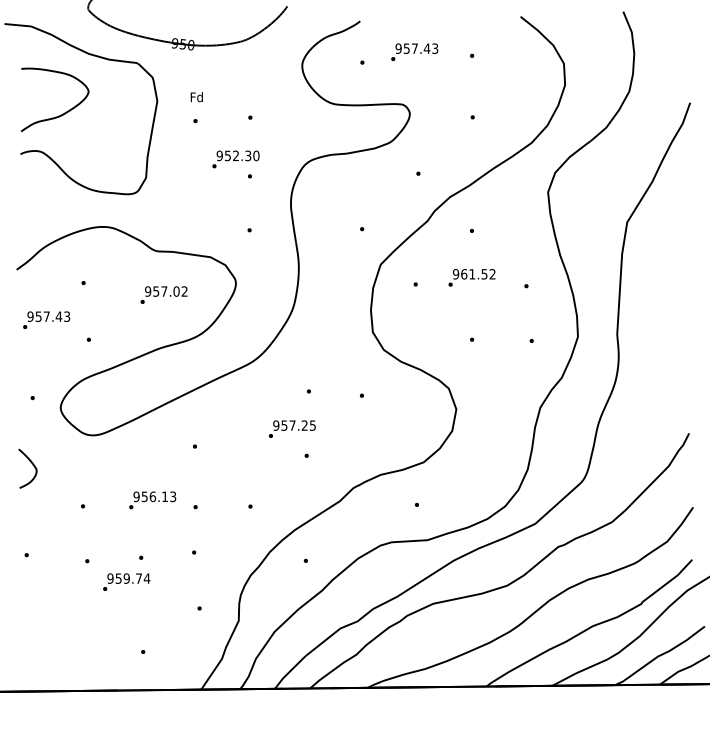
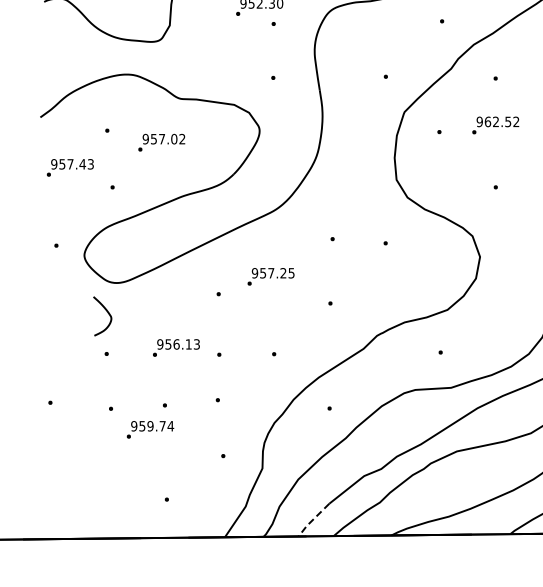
text: (471, 274) -> (495, 122), 961.52 -> 962.52
text: (163, 294) -> (161, 142), moved
text: (292, 428) -> (271, 276), moved
curve: (32, 465) -> (107, 313), moved
line: (288, 672) -> (312, 520), solid -> dashed

